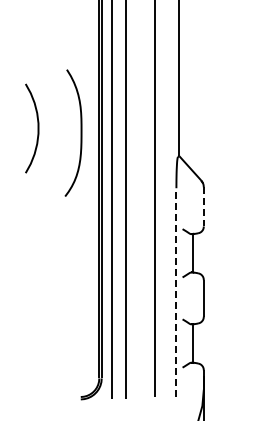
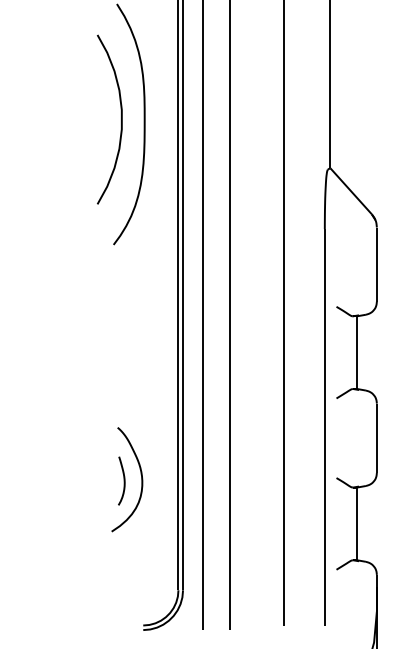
curve: (37, 128) -> (119, 119), moved
line: (203, 206) -> (376, 263), dashed -> solid
line: (176, 292) -> (324, 427), dashed -> solid
part: (72, 320) -> (127, 480), added

